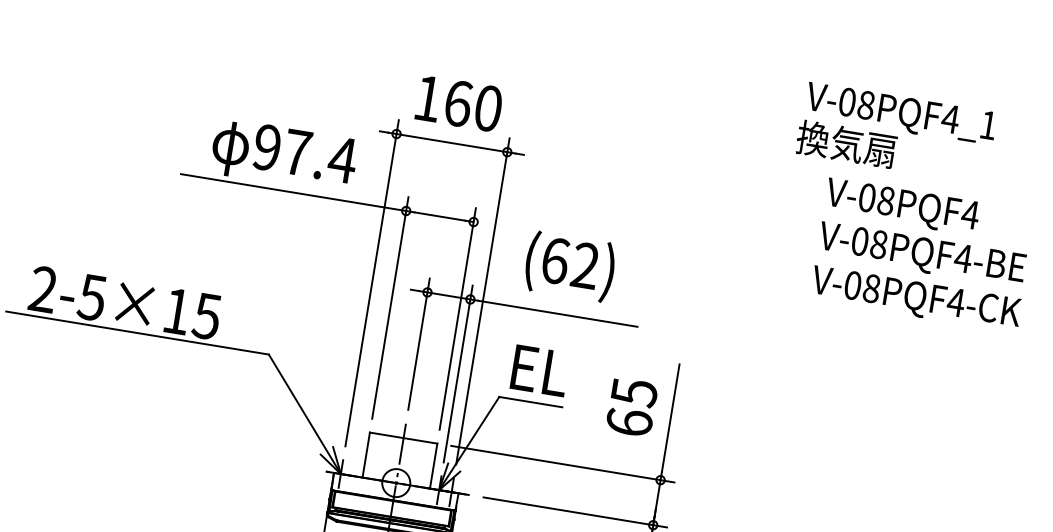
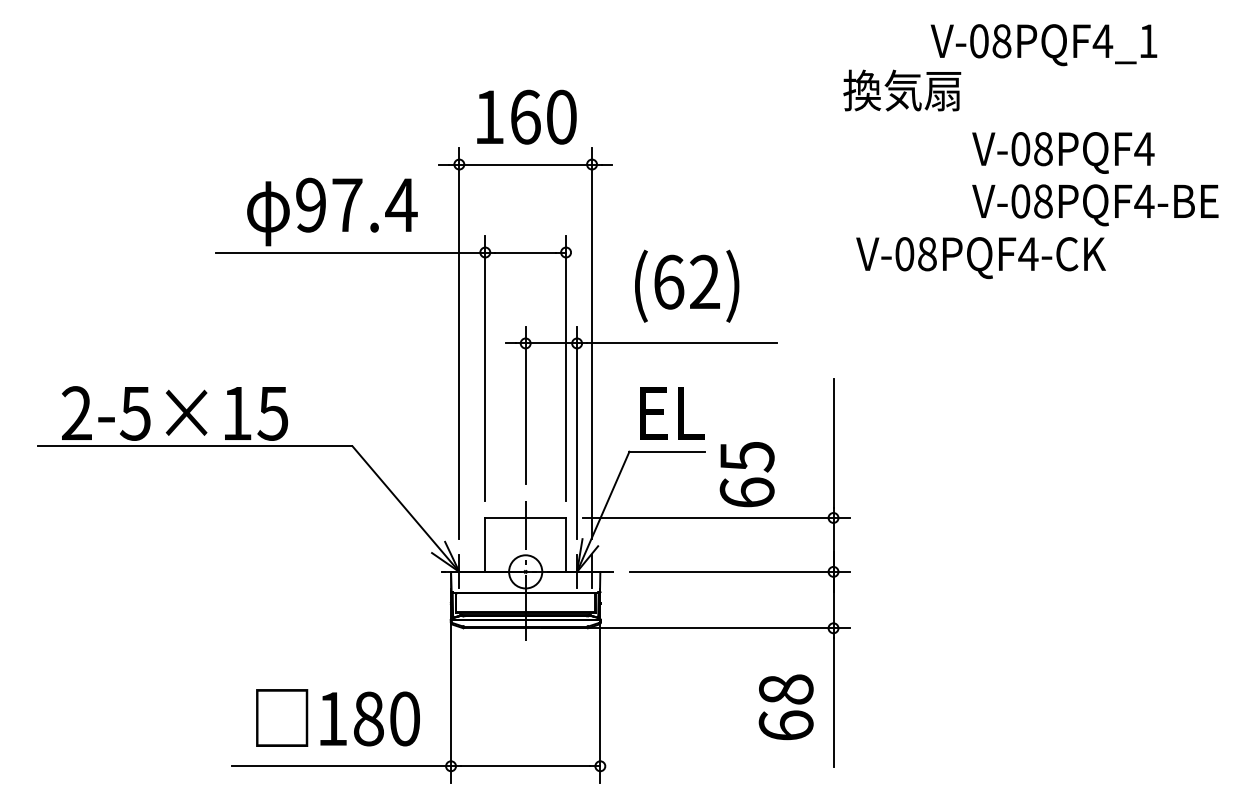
text: (846, 144) -> (902, 90), moved
text: (915, 298) -> (980, 257), moved
text: (631, 407) -> (746, 474), moved

